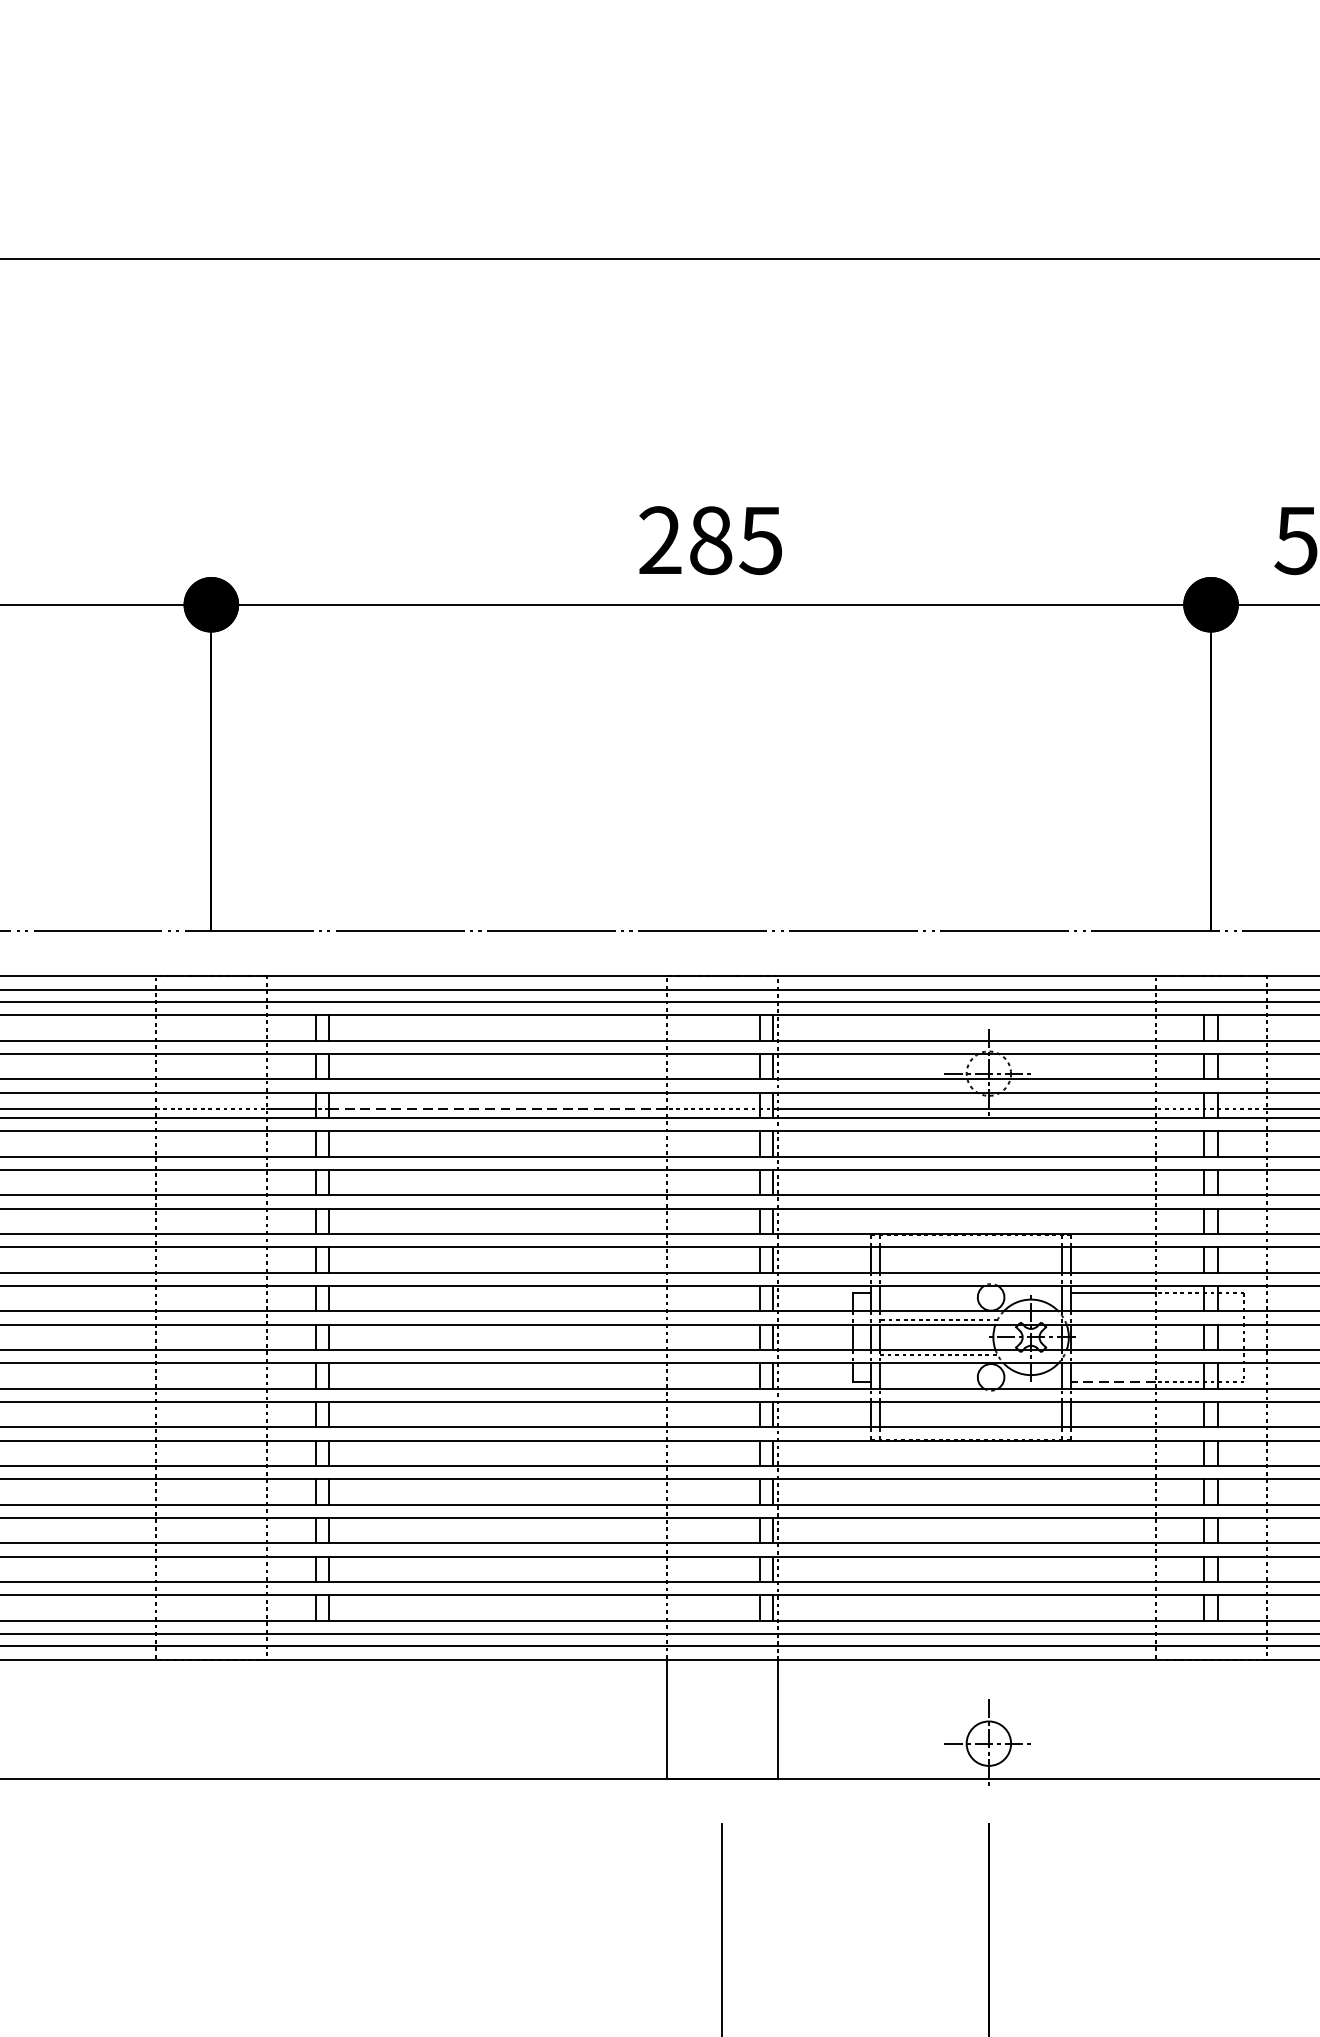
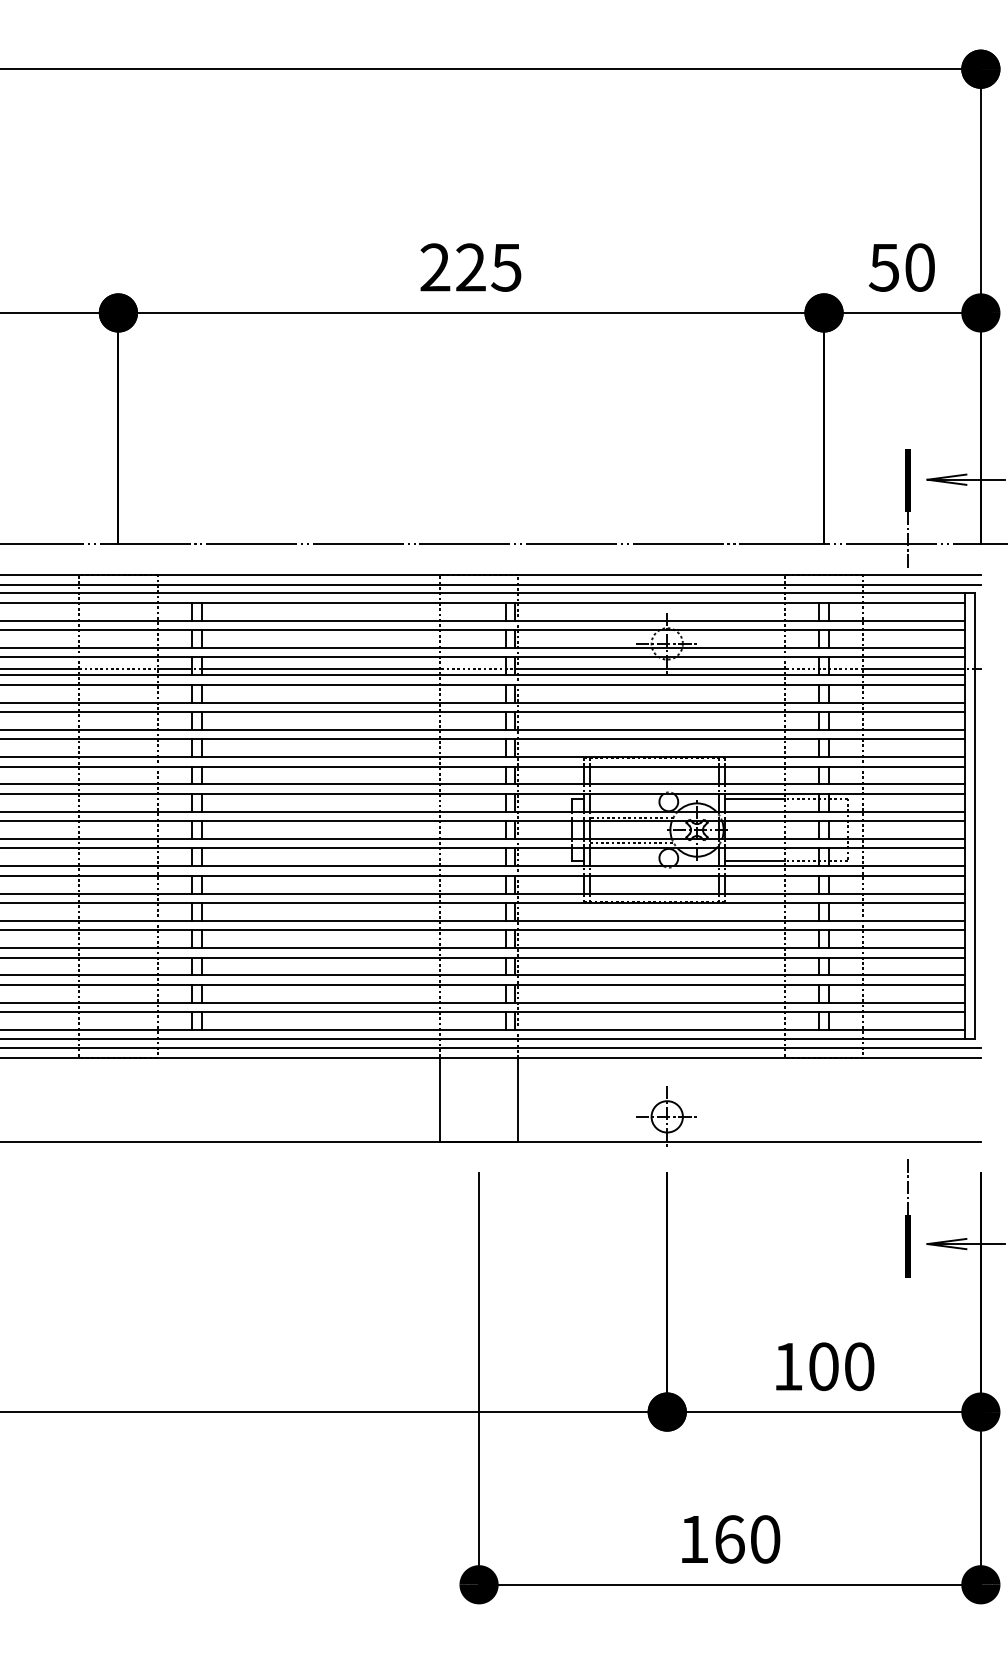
text: (710, 540) -> (470, 267), 285 -> 225
line: (499, 1109) -> (321, 669), dashed -> solid
line: (1113, 1381) -> (755, 861), dashed -> solid

